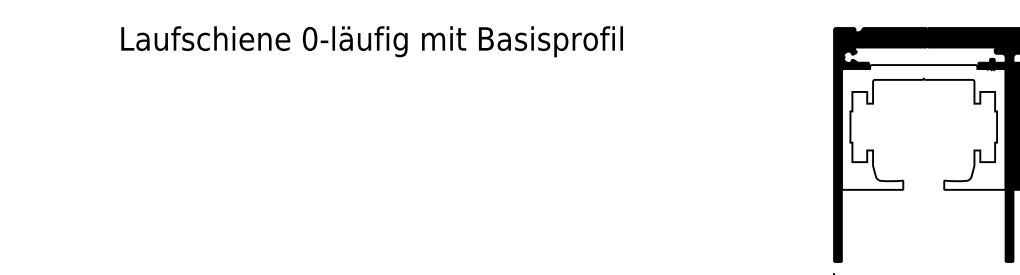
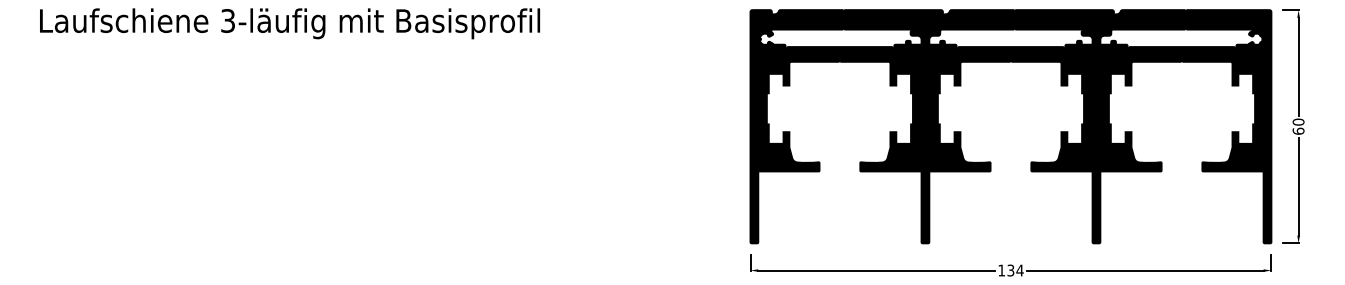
text: (310, 39) -> (228, 21), 0-läufig -> 3-läufig
fill: (923, 127) -> (839, 109), added

